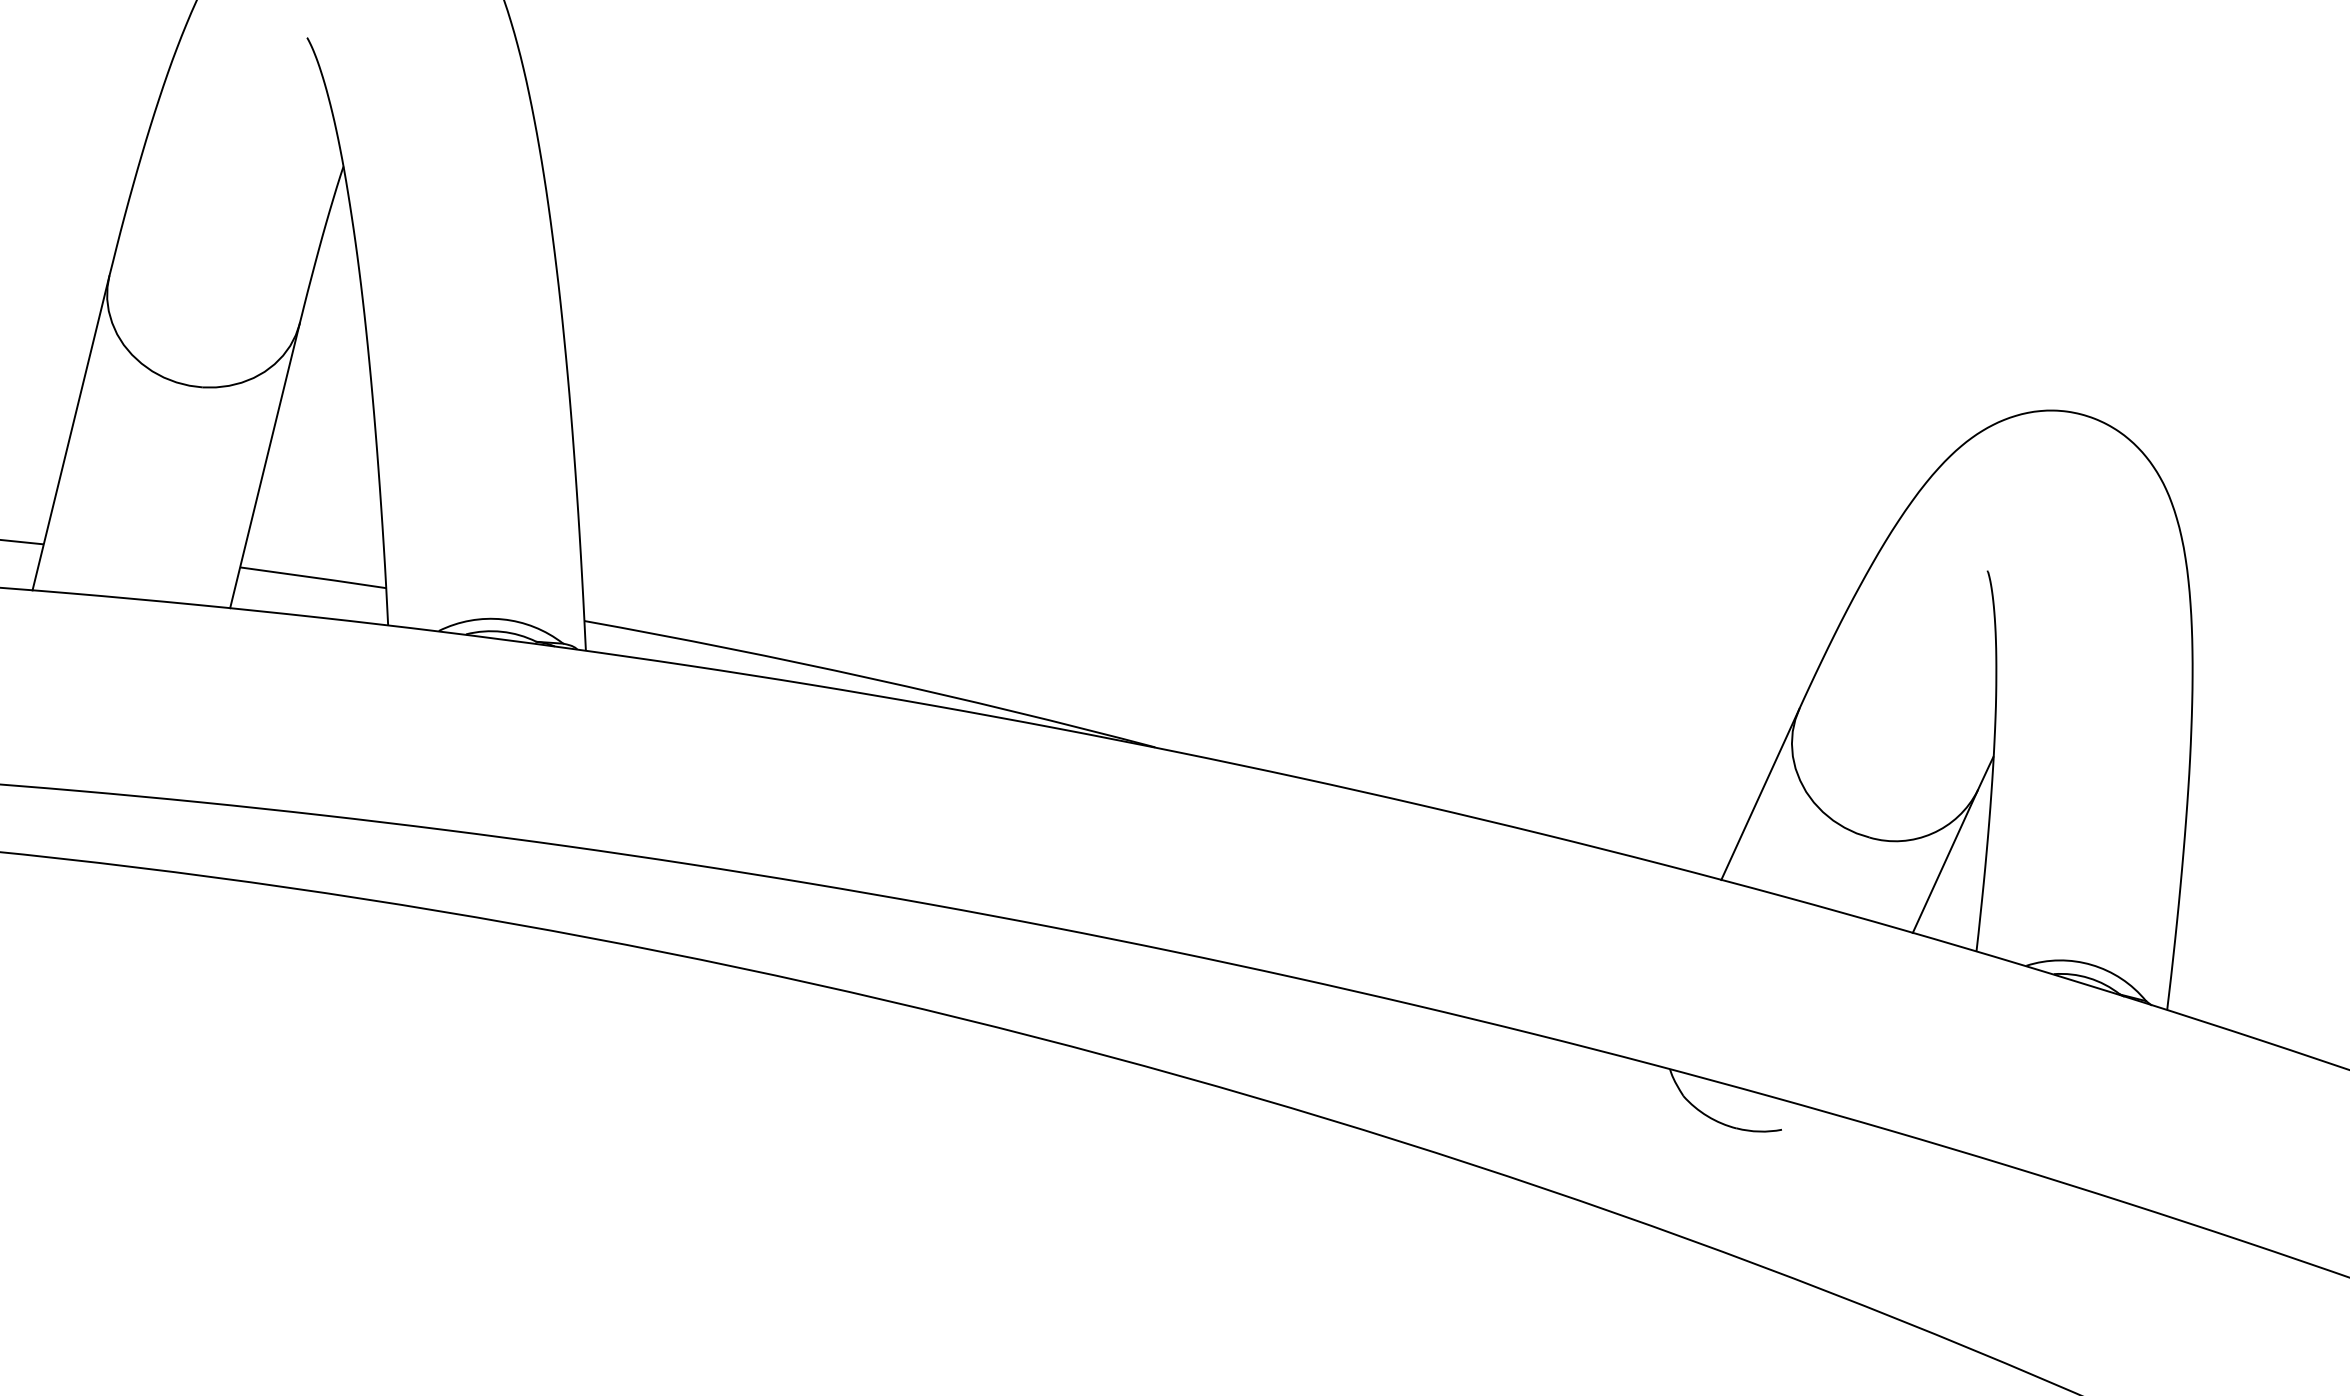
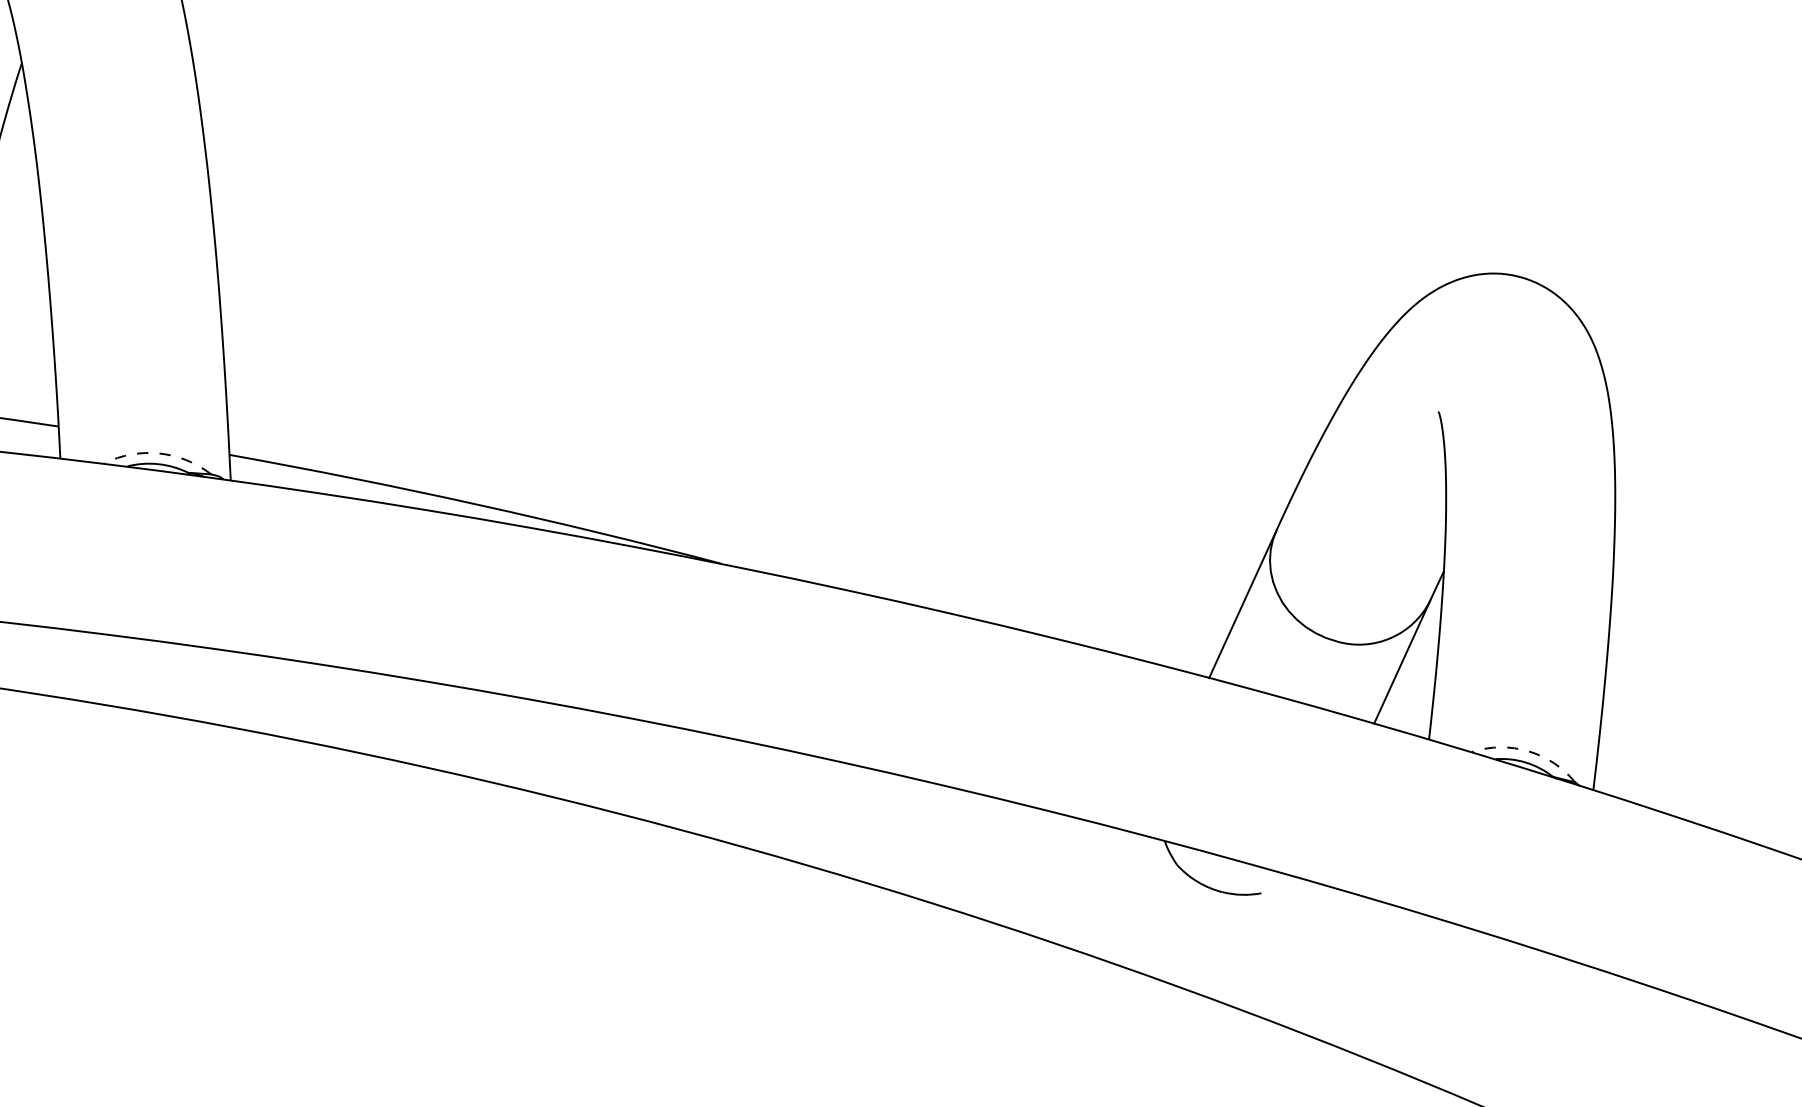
arc: (502, 619) -> (158, 453), solid -> dashed
arc: (2091, 964) -> (1528, 750), solid -> dashed

